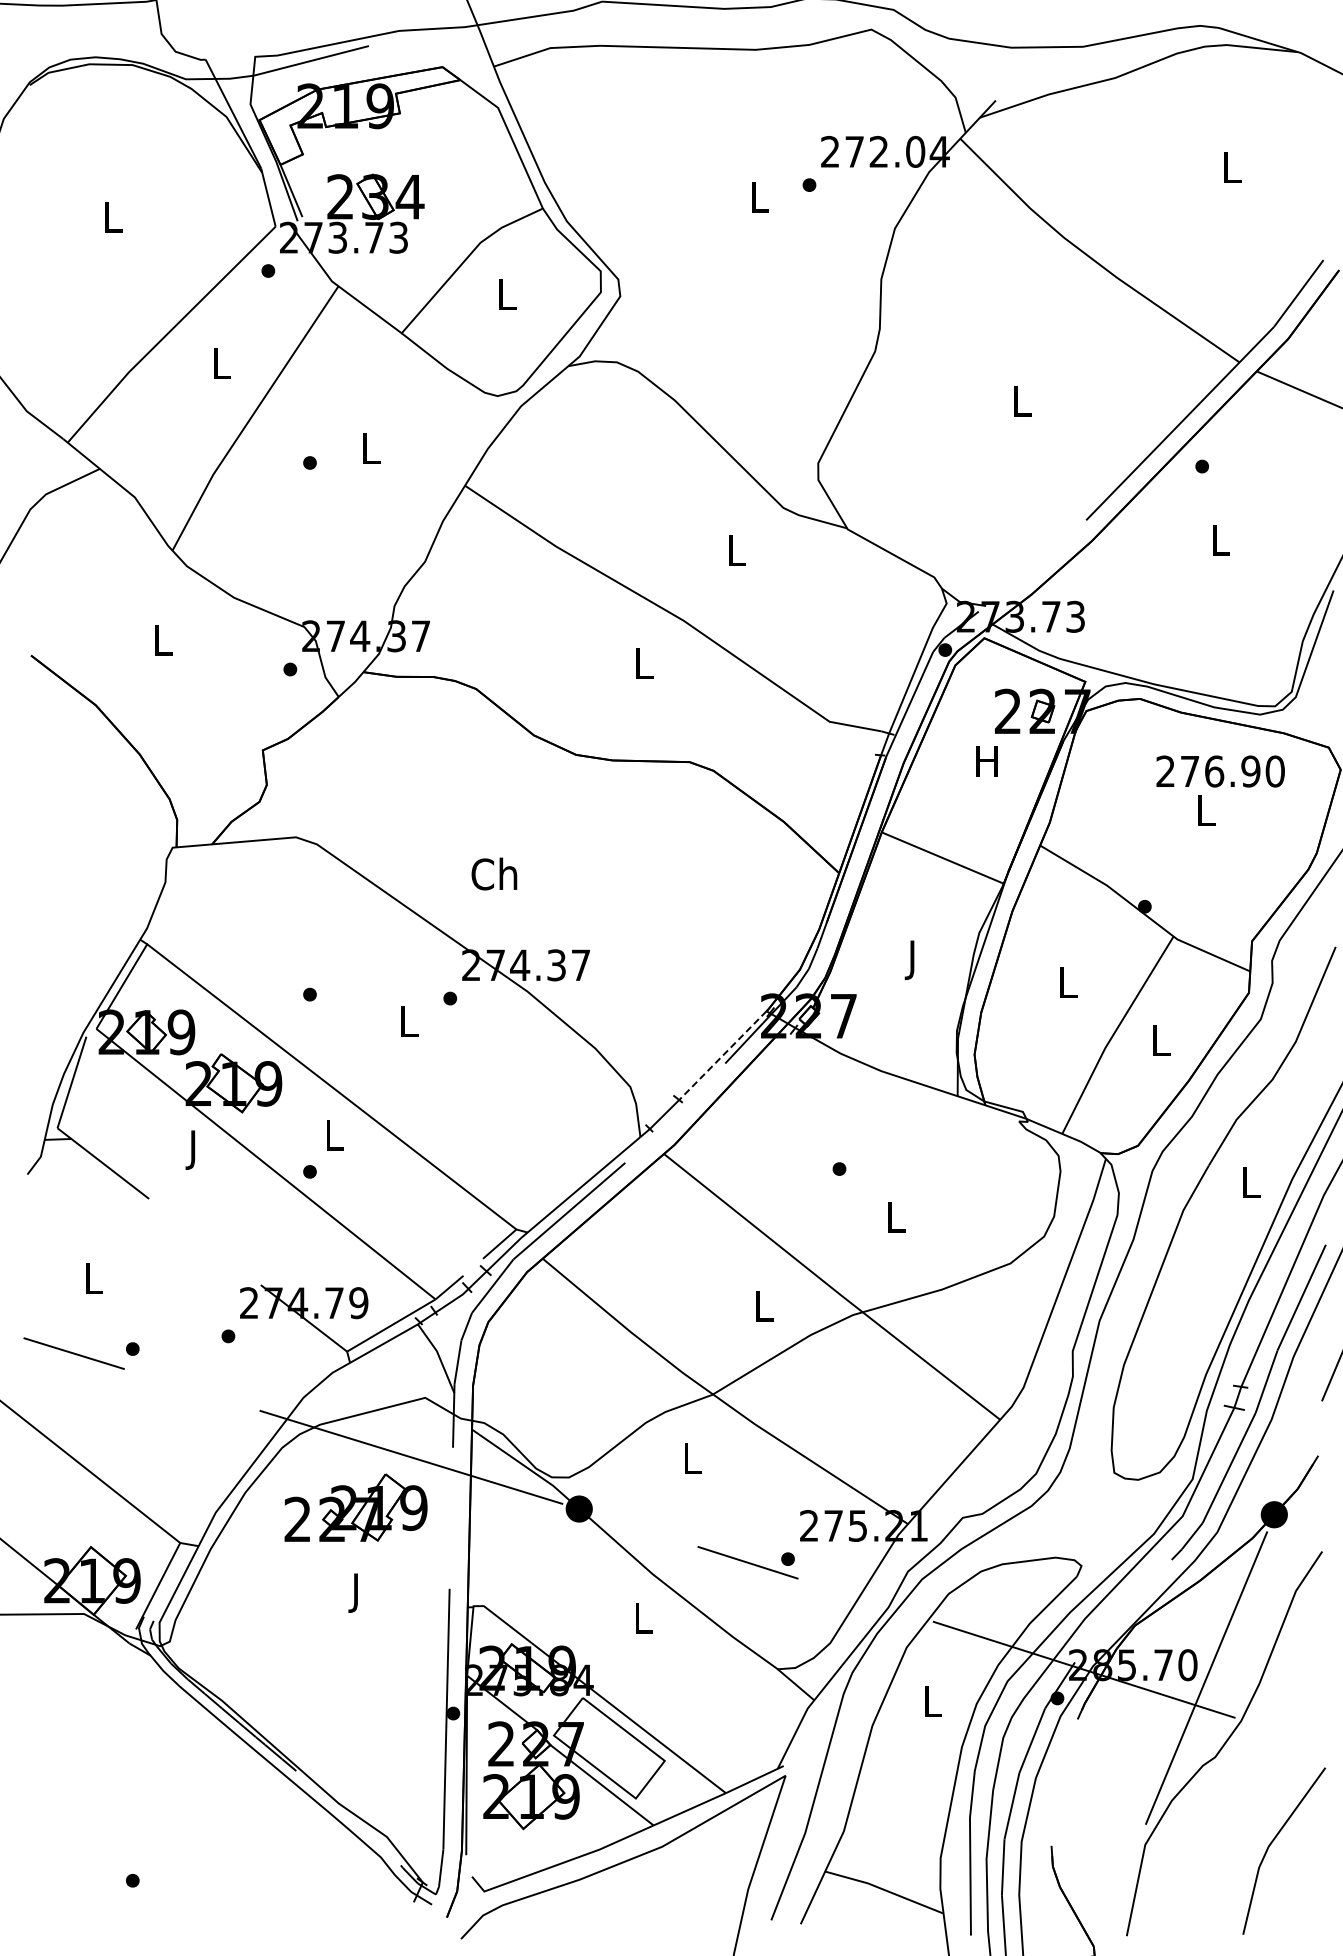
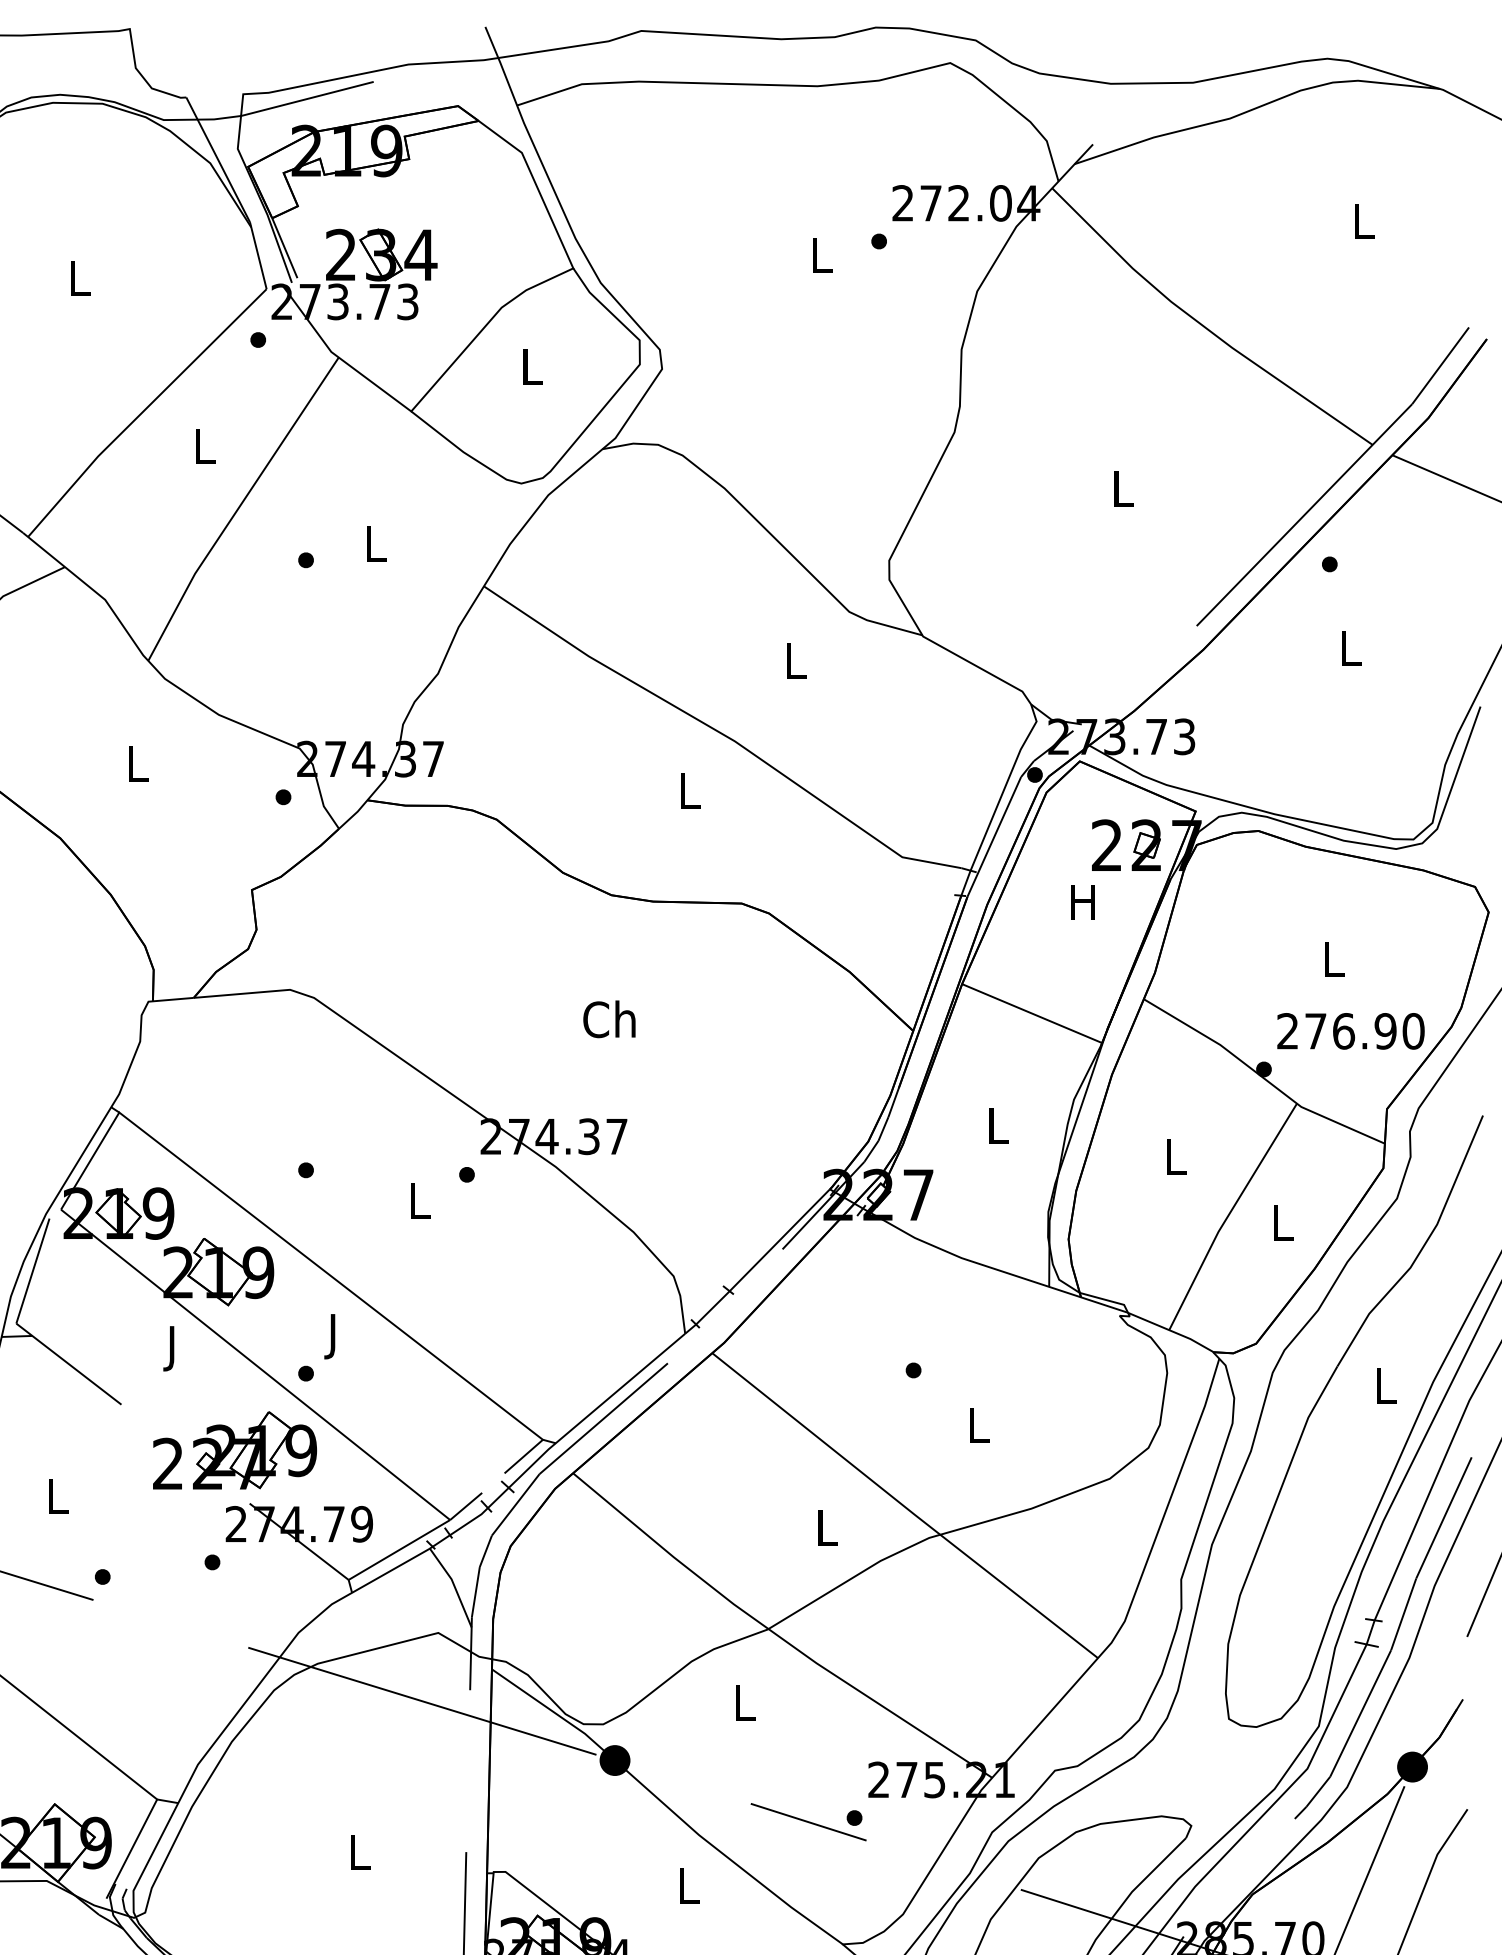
text: (1220, 771) -> (1350, 1031), moved
text: (494, 873) -> (609, 1018), moved
text: (913, 960) -> (998, 1131), J -> L
line: (722, 1055) -> (779, 1240), dashed -> solid
text: (334, 1139) -> (334, 1336), L -> J
part: (355, 1507) -> (234, 1450), moved
text: (356, 1592) -> (359, 1856), J -> L

